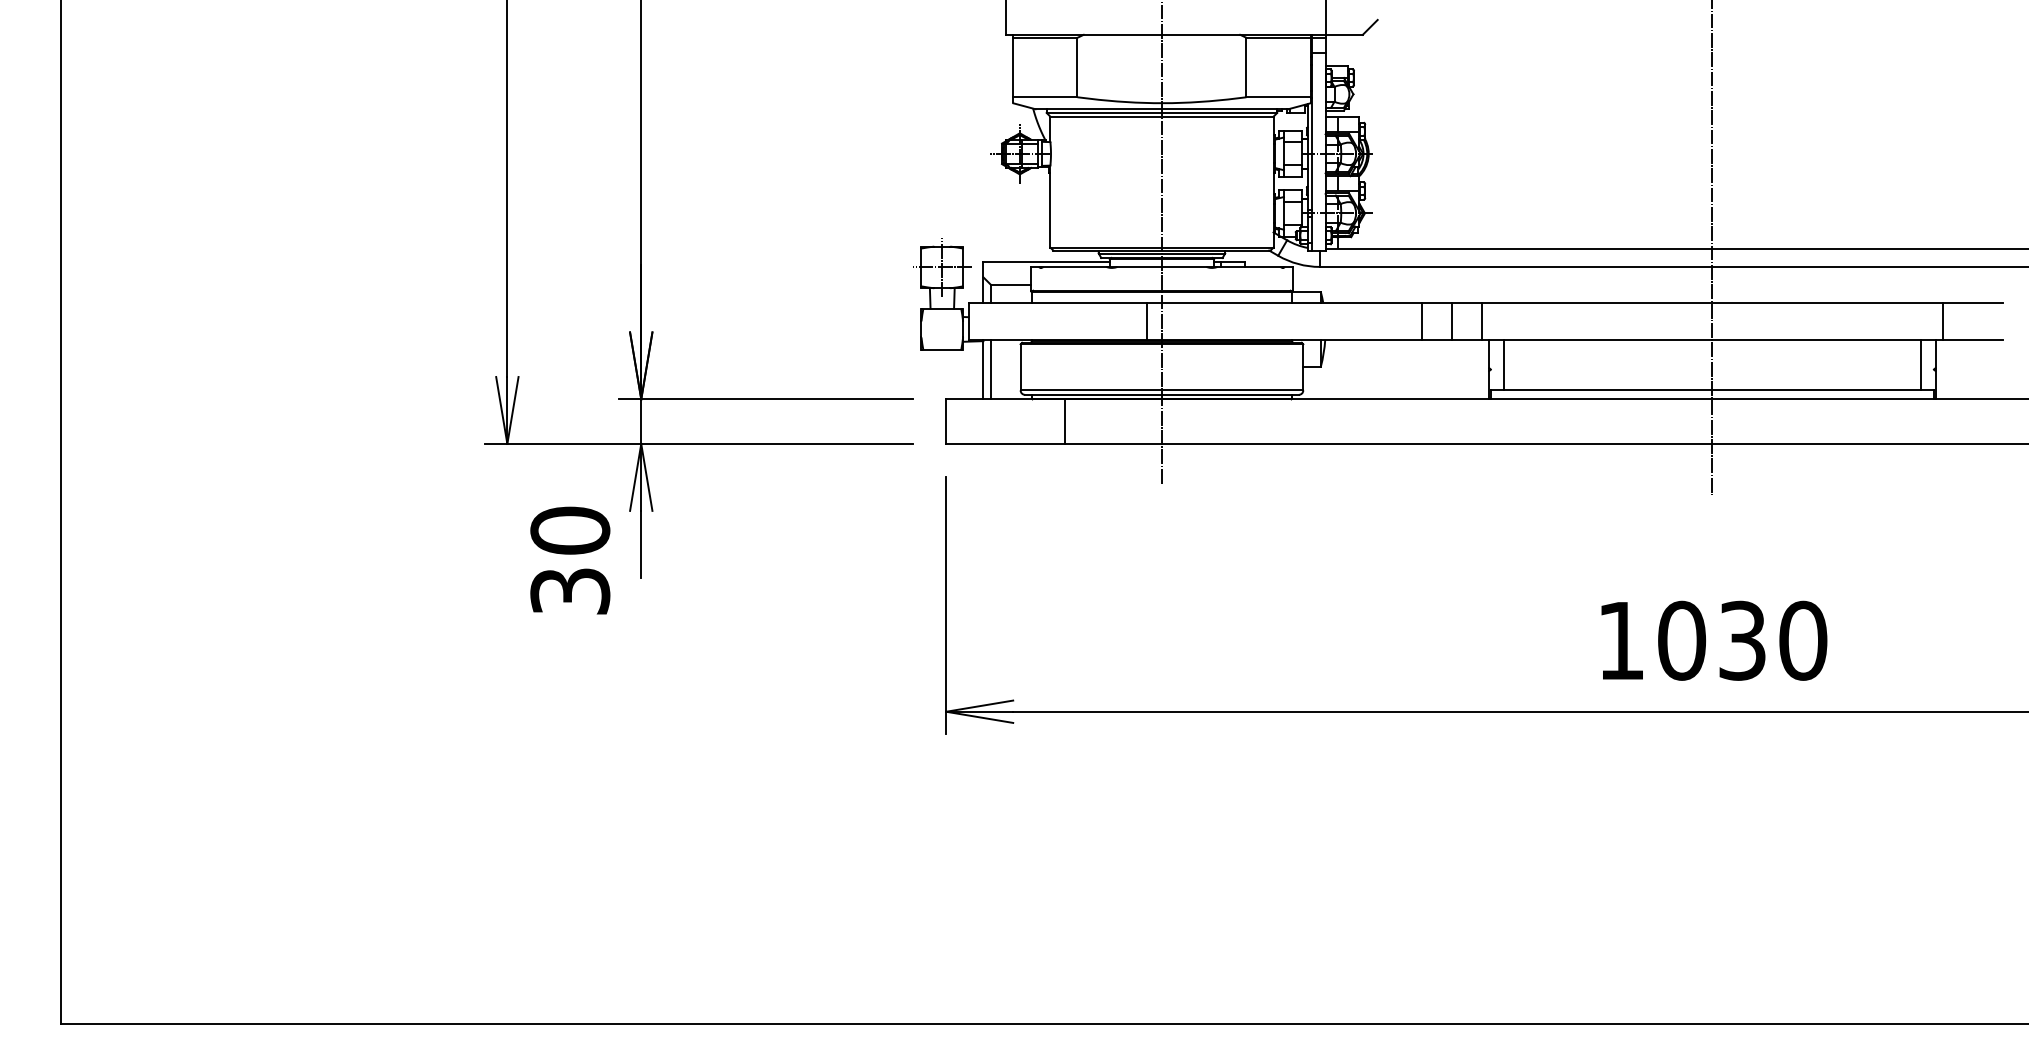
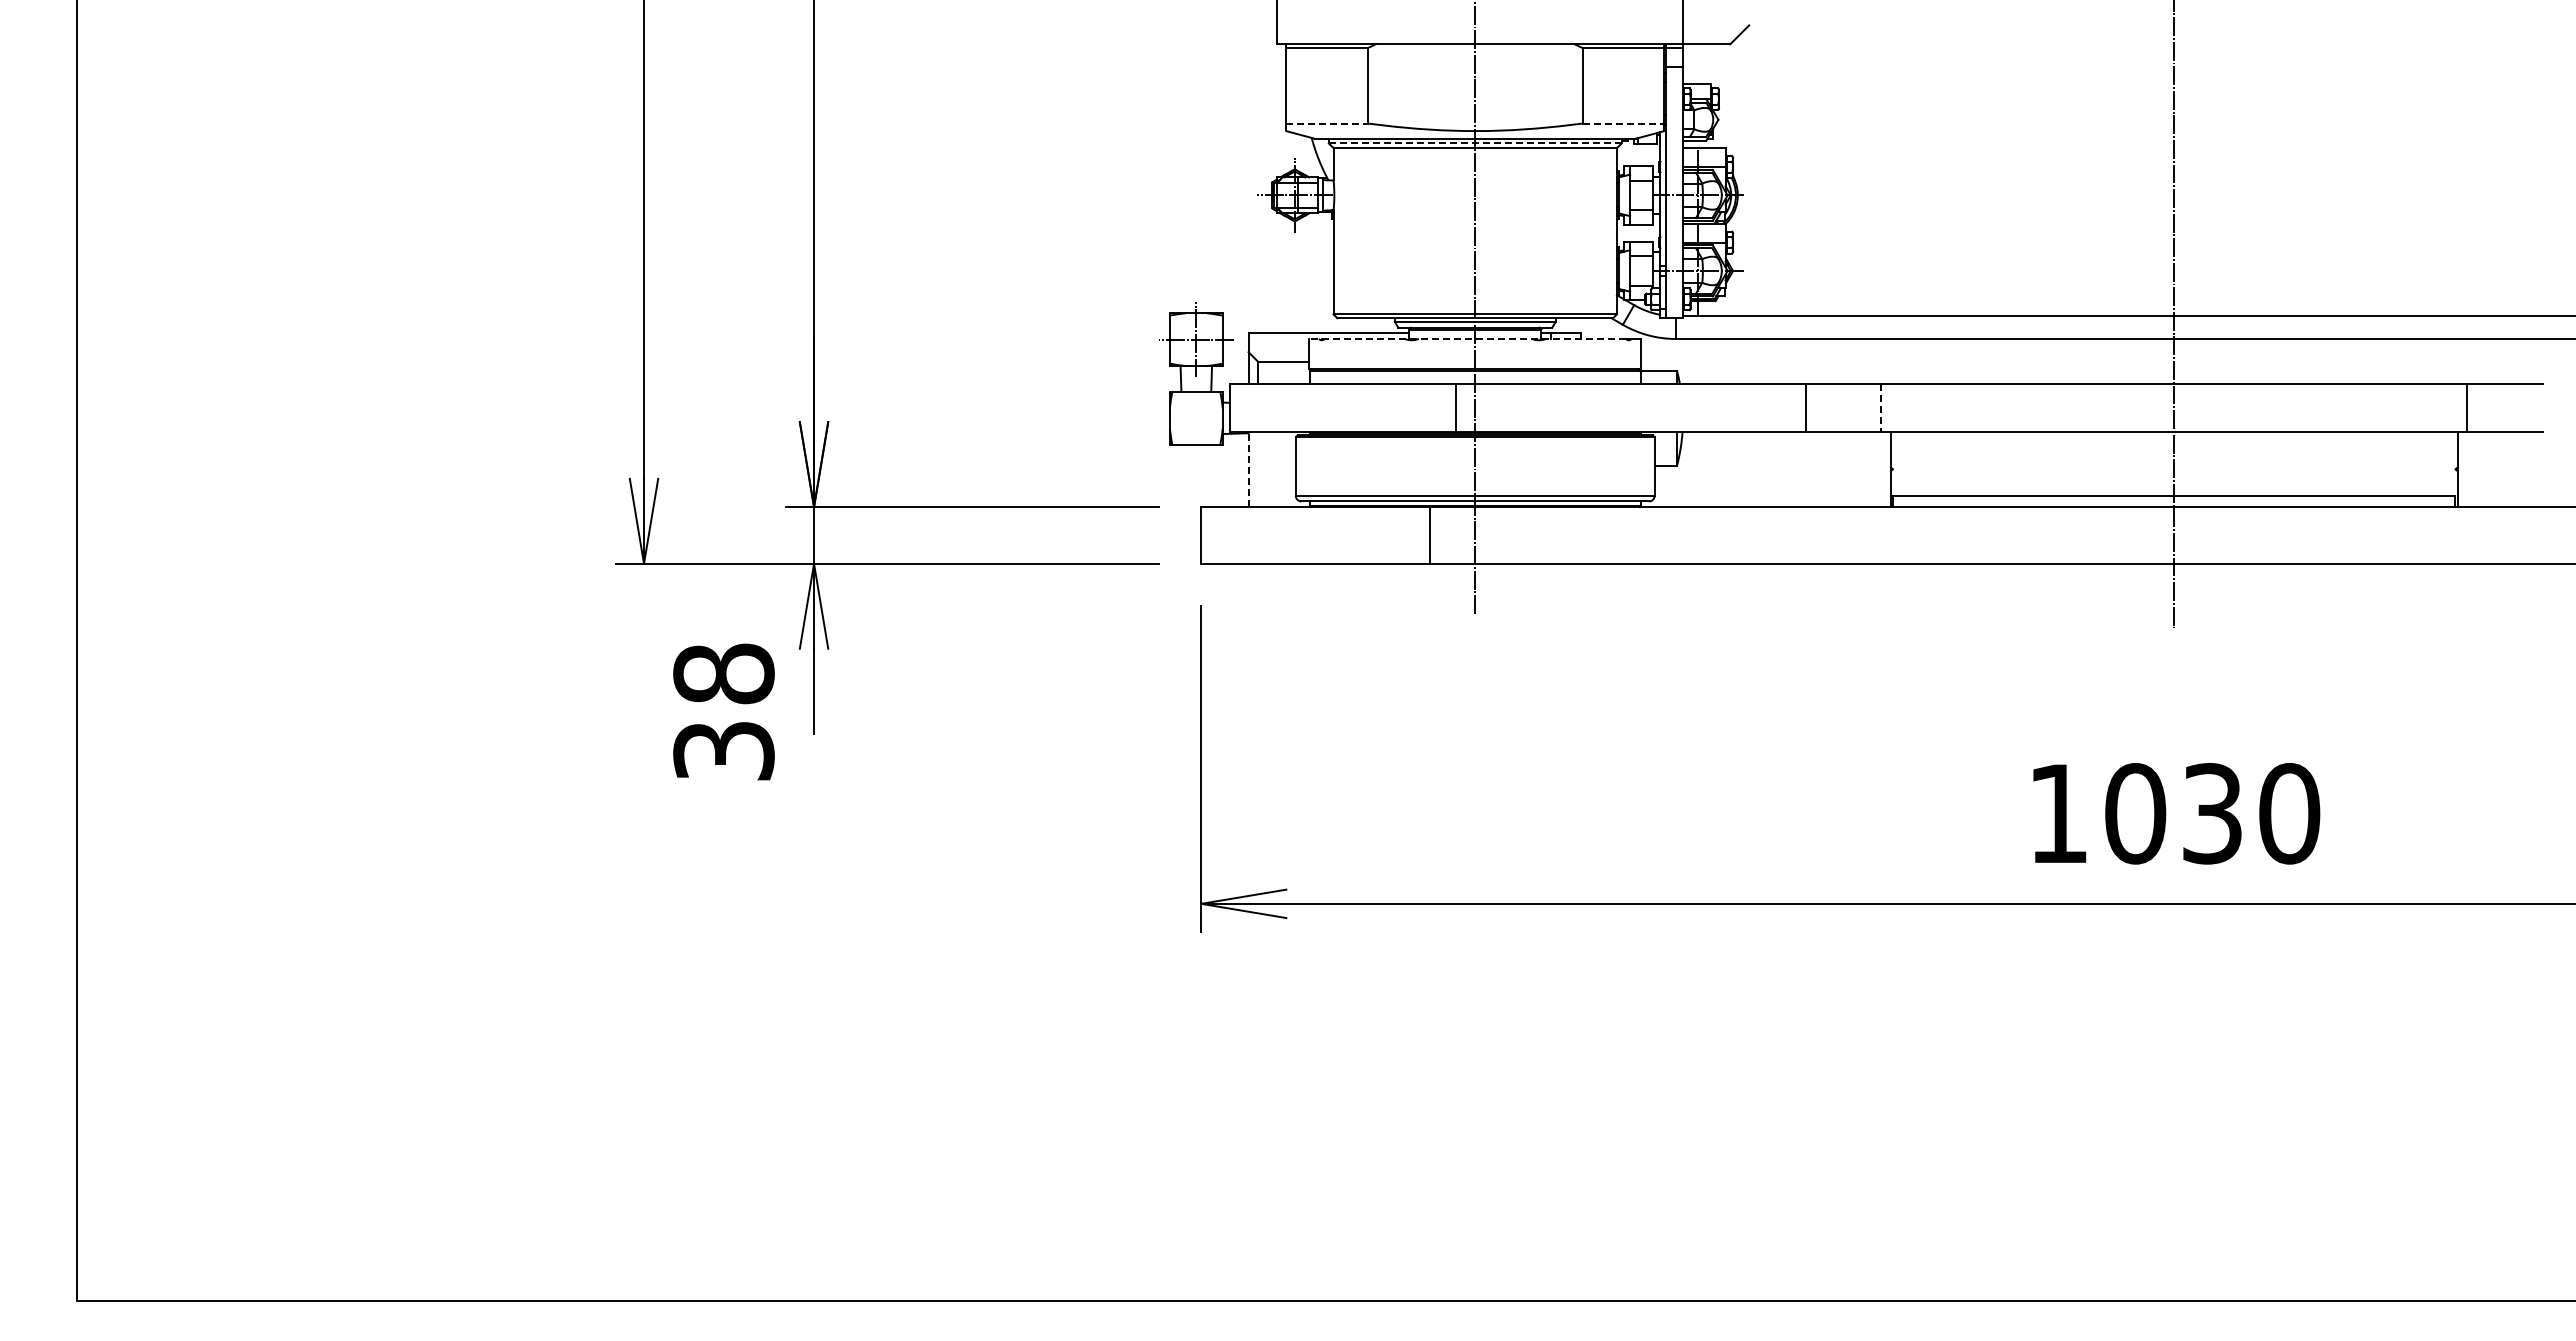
line: (1045, 97) -> (1327, 123), solid -> dashed
line: (1278, 97) -> (1623, 123), solid -> dashed
line: (1161, 112) -> (1474, 143), solid -> dashed
line: (1155, 266) -> (1466, 338), solid -> dashed
line: (1451, 320) -> (1843, 407), removed
line: (1481, 320) -> (1881, 407), solid -> dashed
line: (1503, 364) -> (1909, 463), removed
line: (1920, 364) -> (2438, 463), removed
line: (983, 369) -> (1248, 469), solid -> dashed
line: (991, 369) -> (1258, 469), removed
line: (1065, 421) -> (1430, 535), moved
text: (569, 530) -> (723, 673), 30 -> 38

